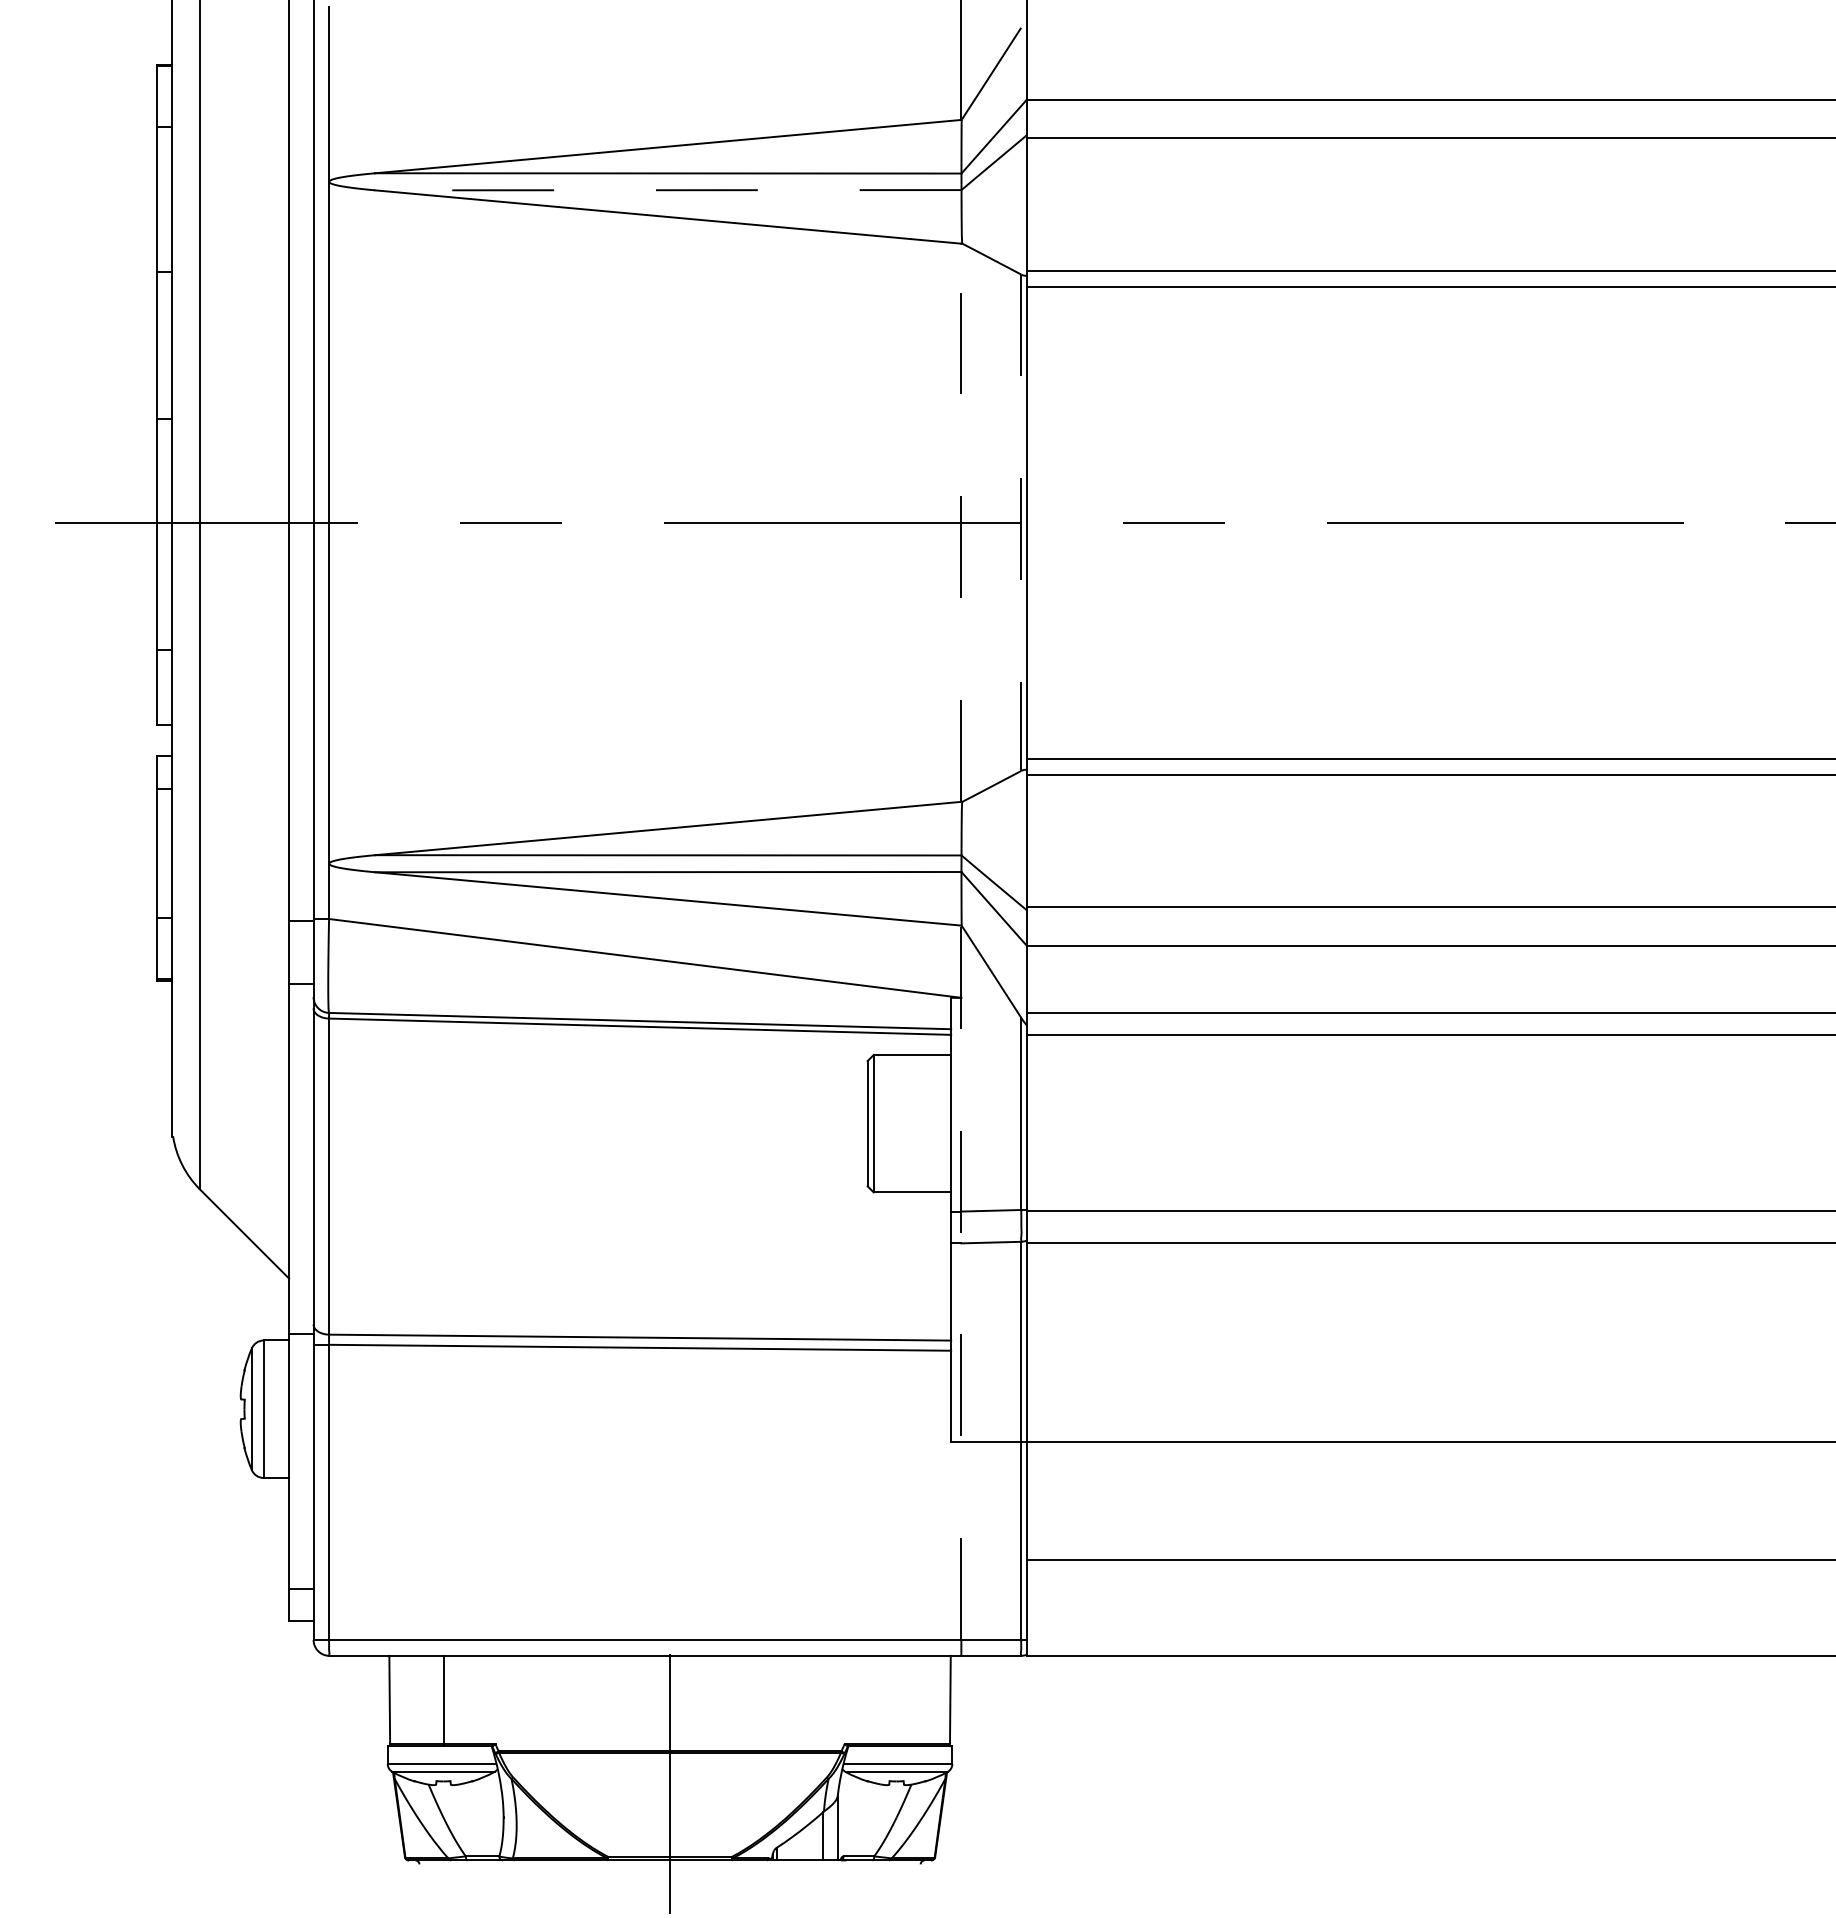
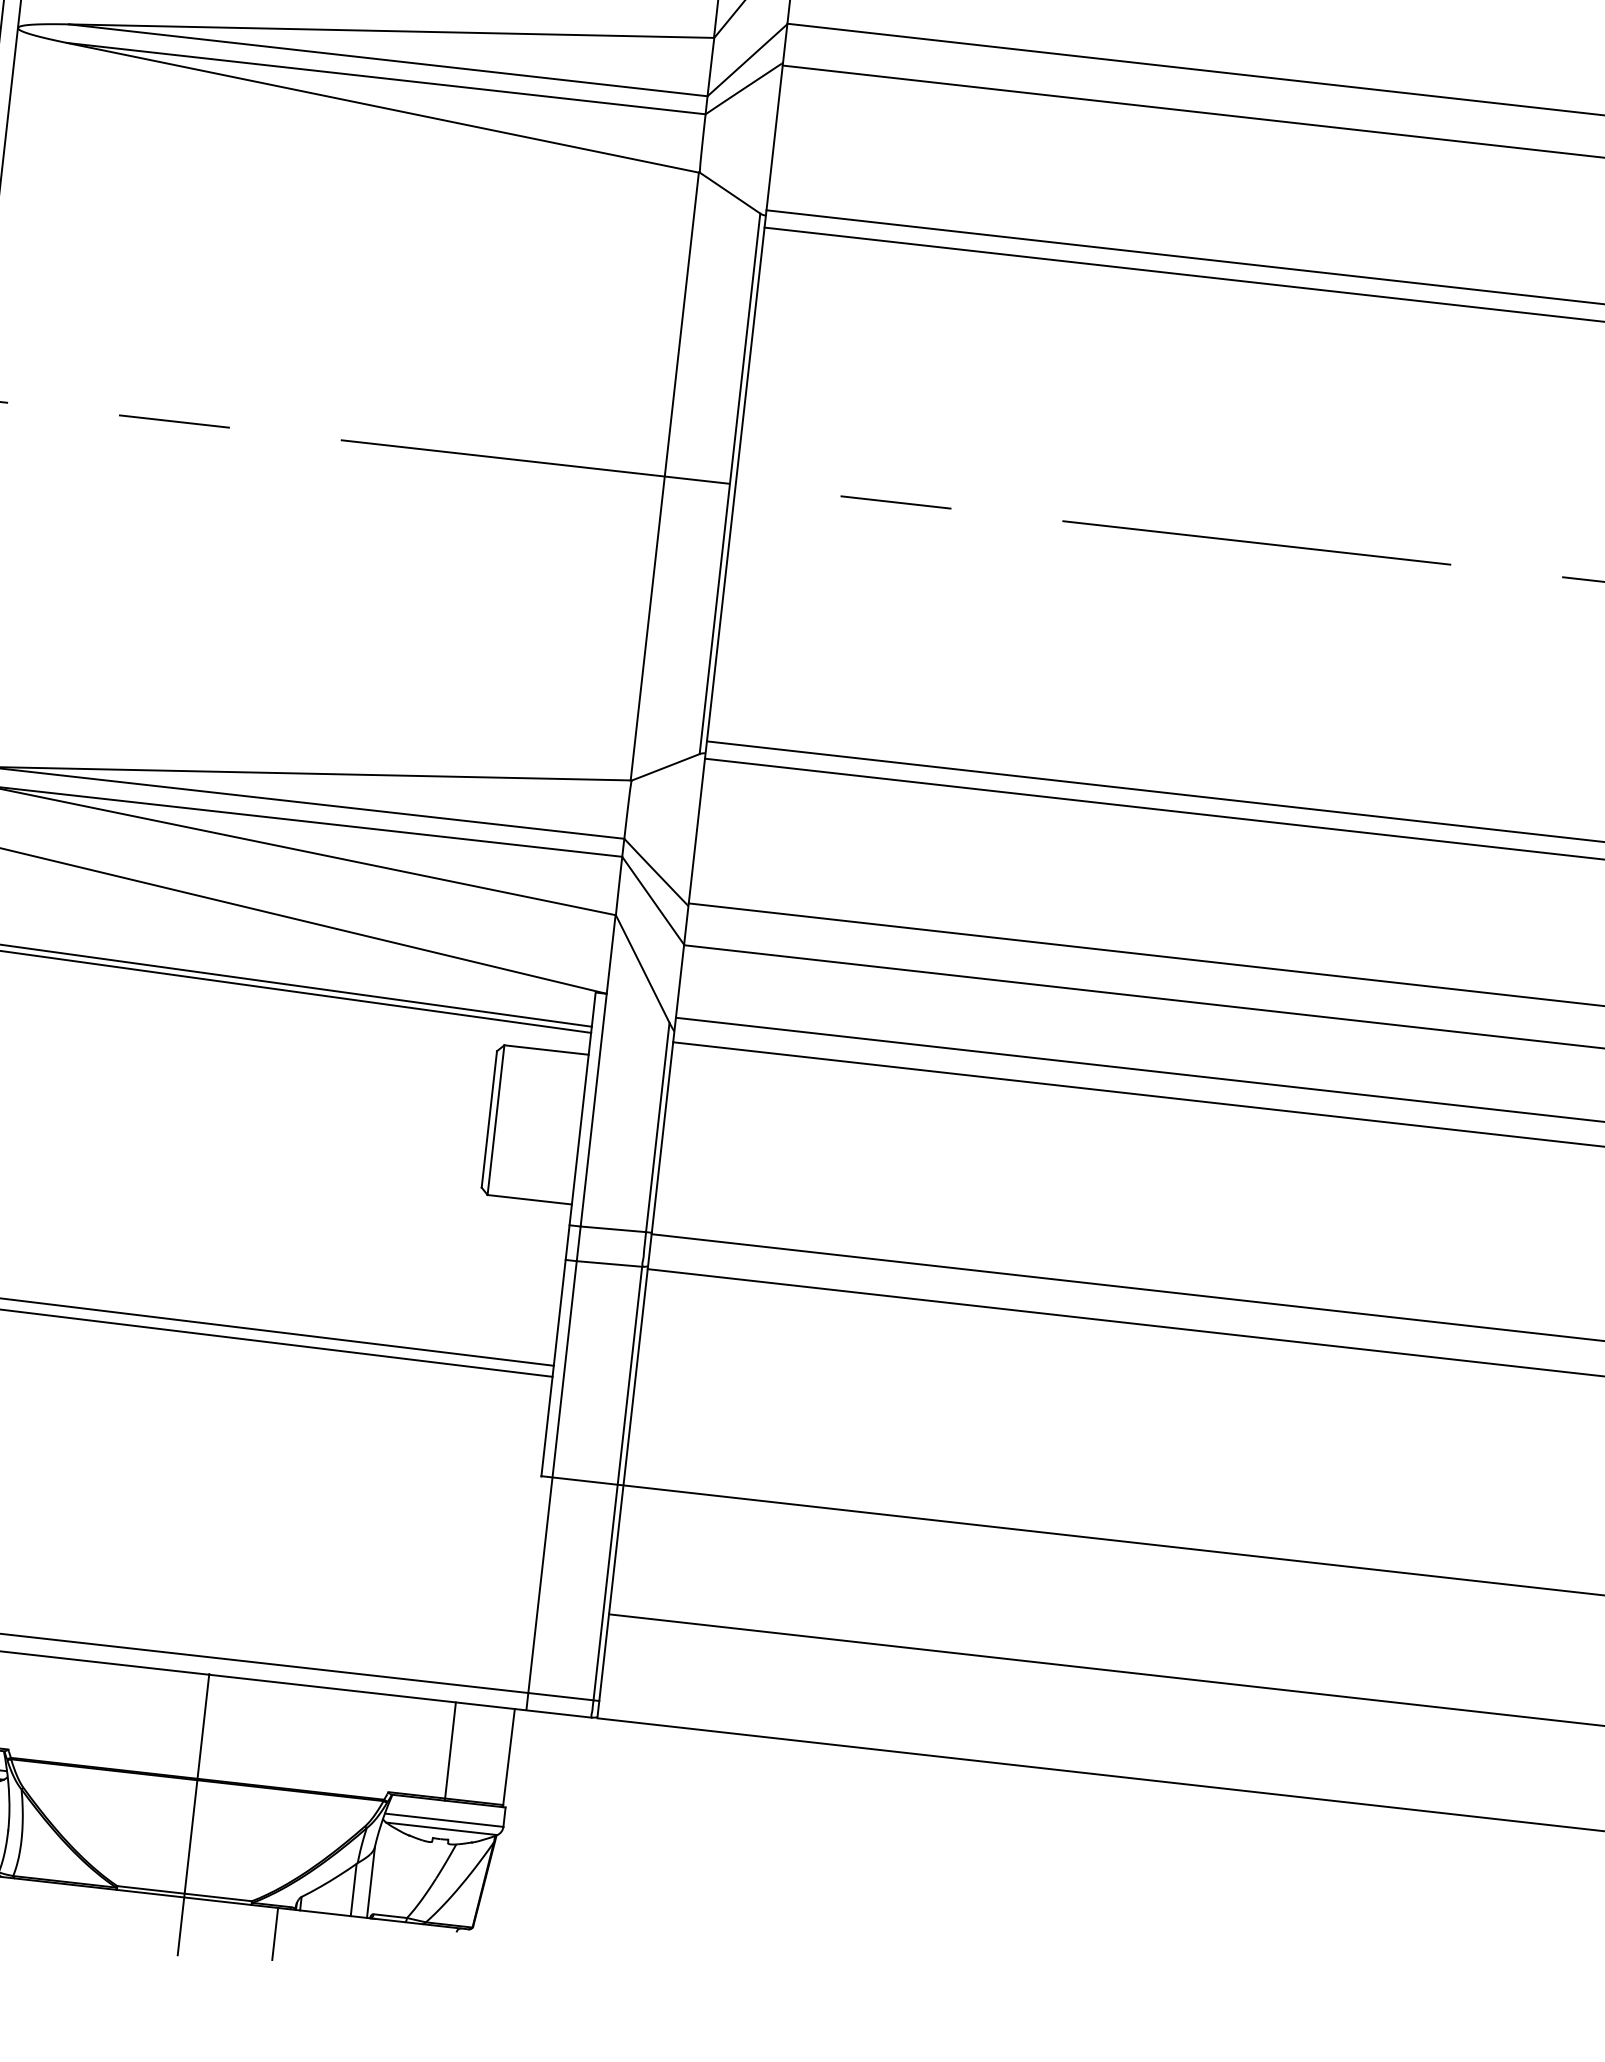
line: (667, 190) -> (385, 78), dashed -> solid
line: (961, 522) -> (664, 476), dashed -> solid
line: (1021, 523) -> (730, 484), dashed -> solid
line: (961, 1282) -> (572, 1303), dashed -> solid
line: (896, 1700) -> (450, 1751), added
line: (756, 1884) -> (275, 1934), added

